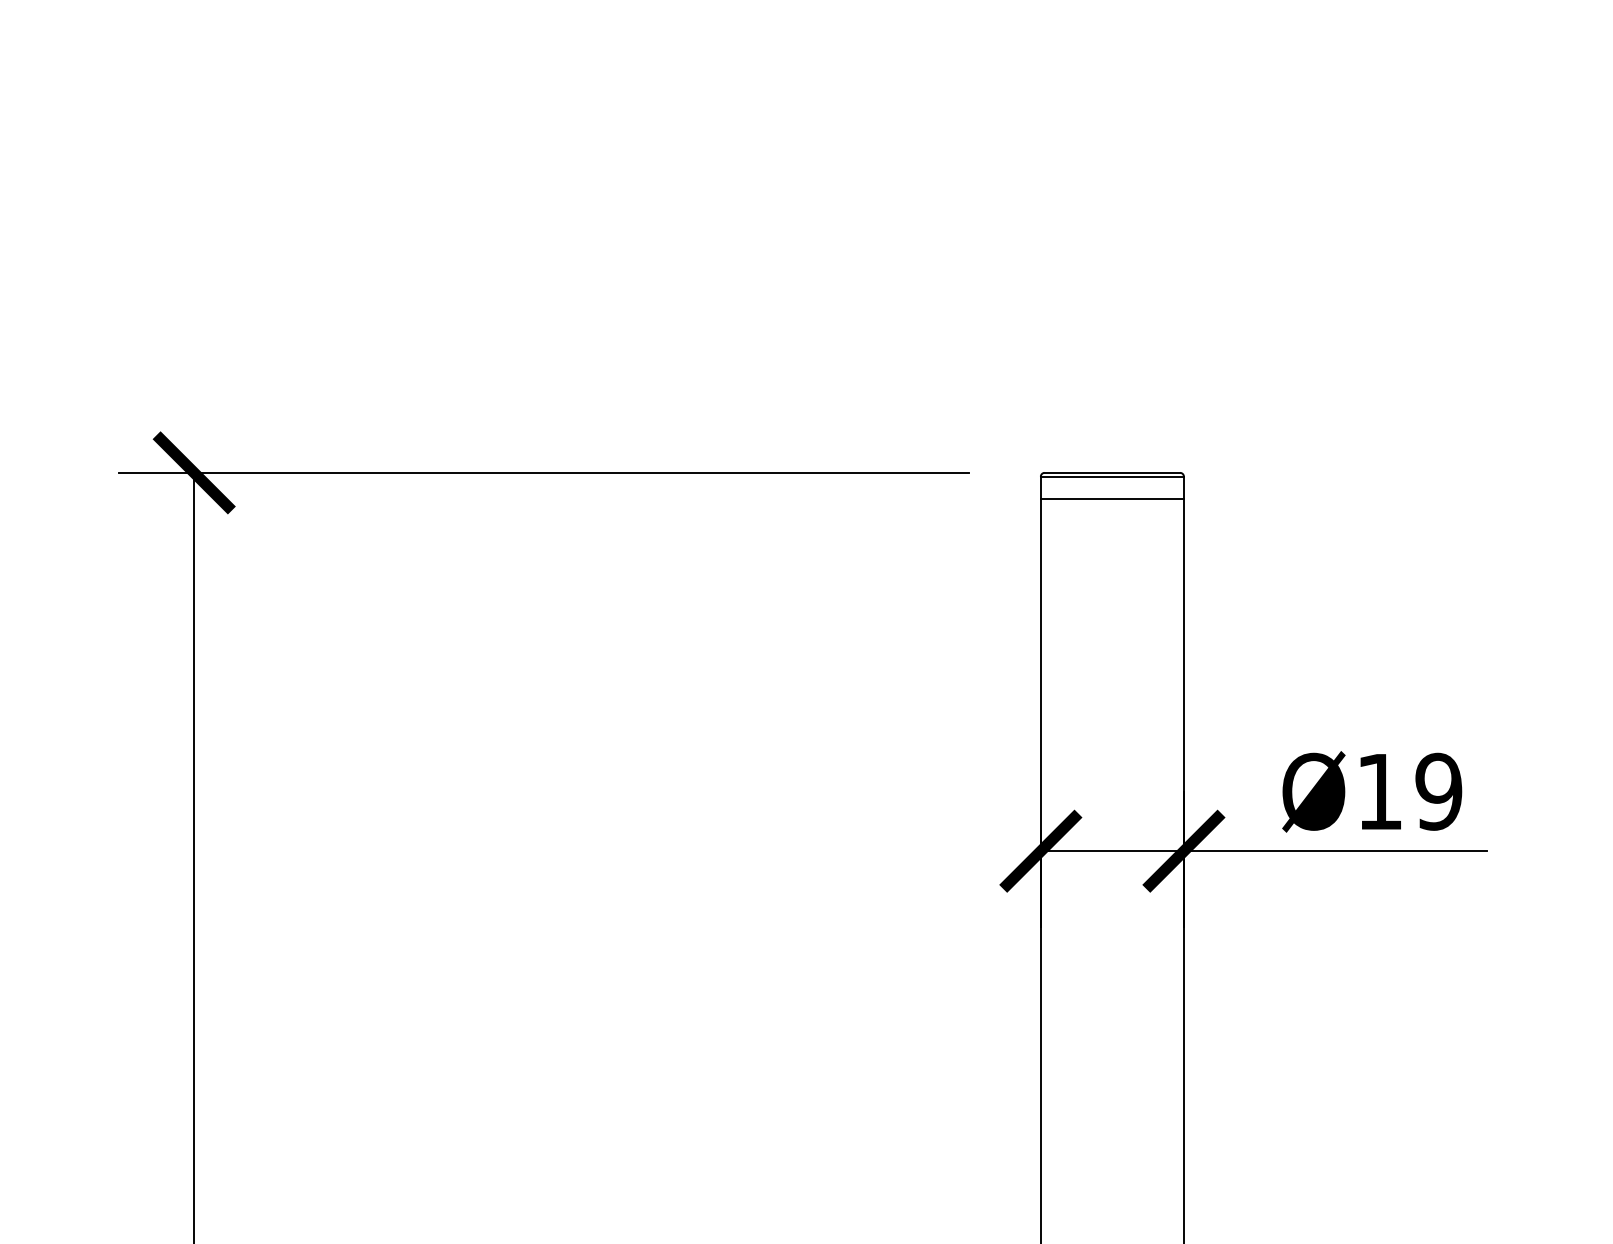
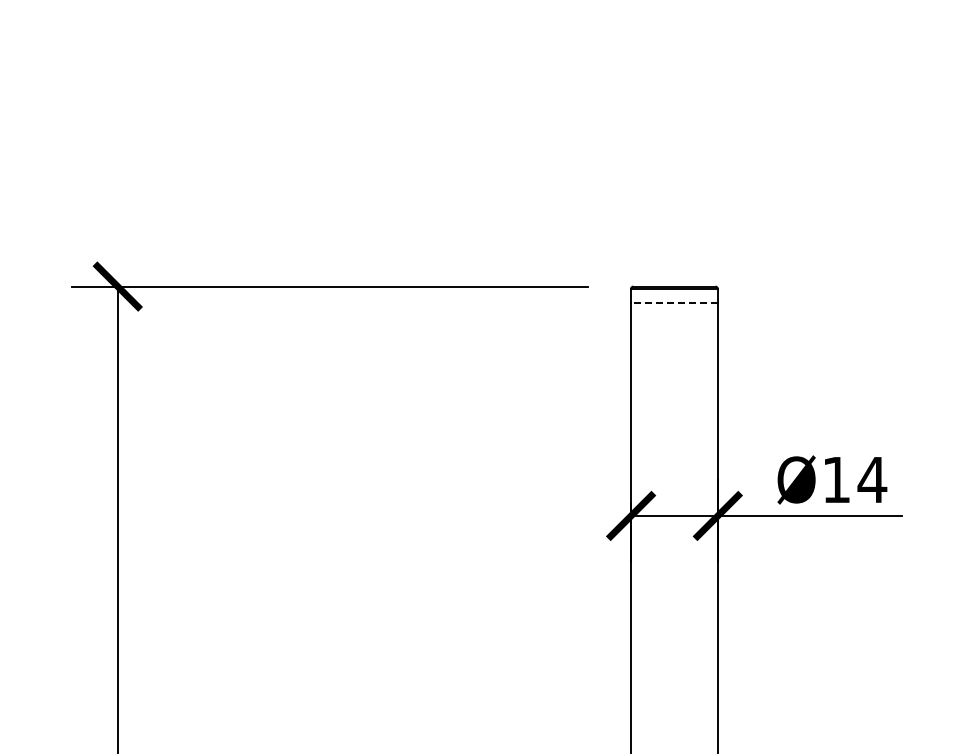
line: (1110, 499) -> (673, 302), solid -> dashed
text: (1439, 791) -> (872, 479), Ø19 -> Ø14

